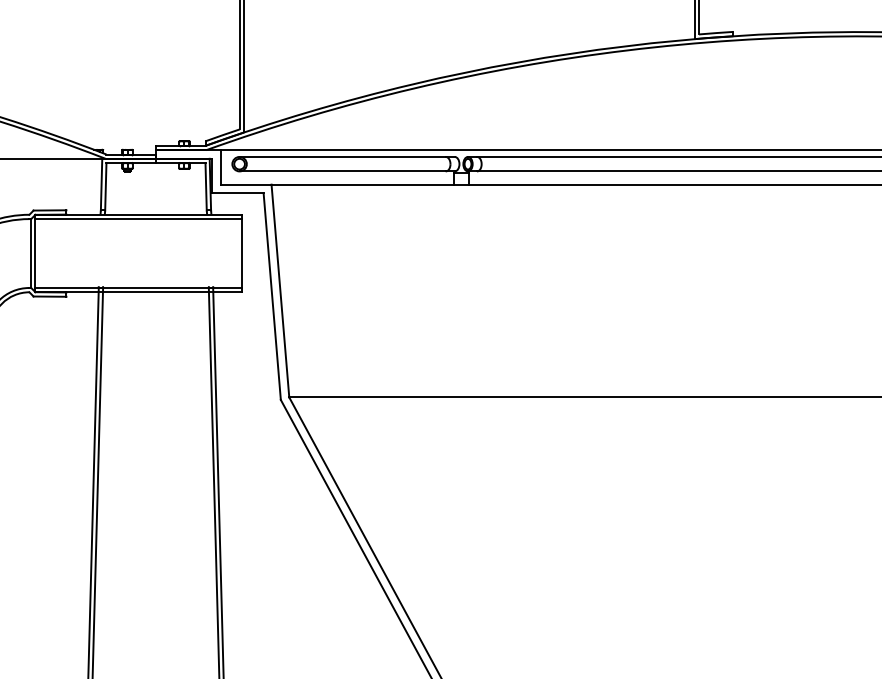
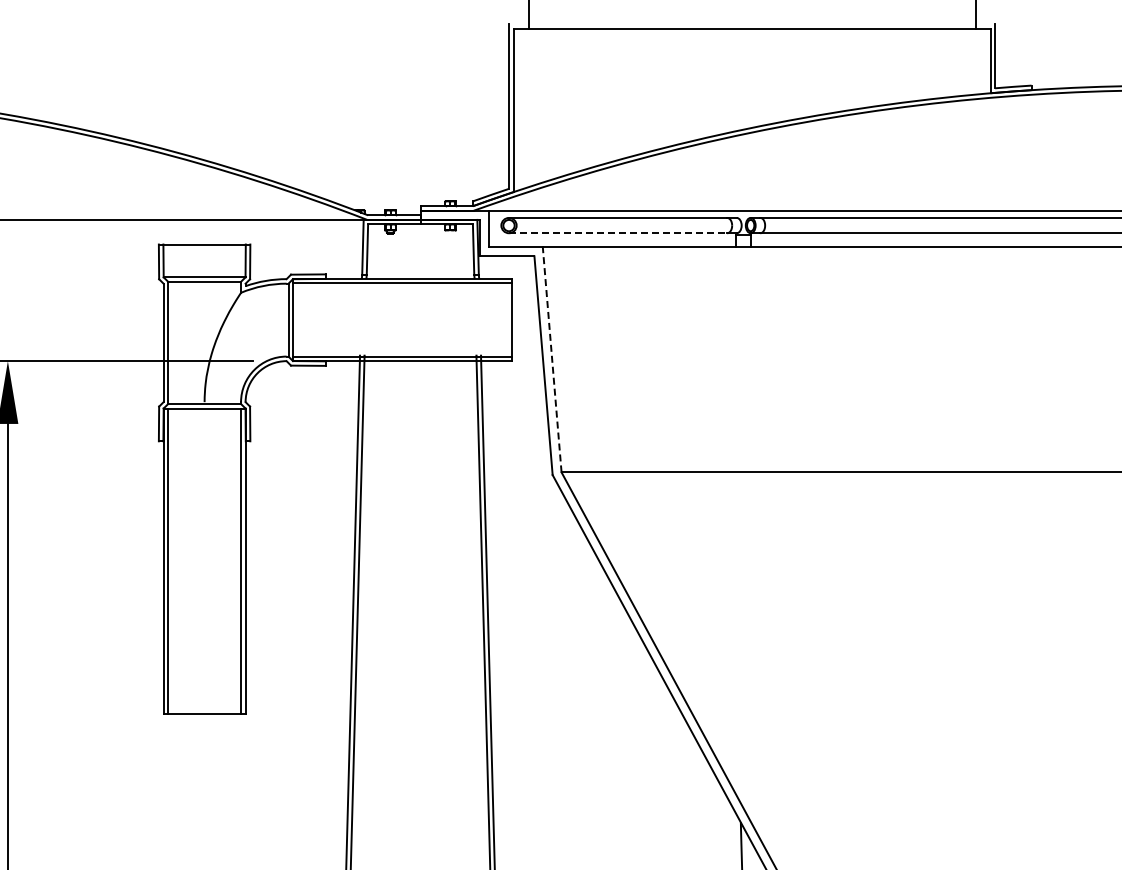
line: (343, 171) -> (618, 233), solid -> dashed
line: (280, 290) -> (552, 359), solid -> dashed

